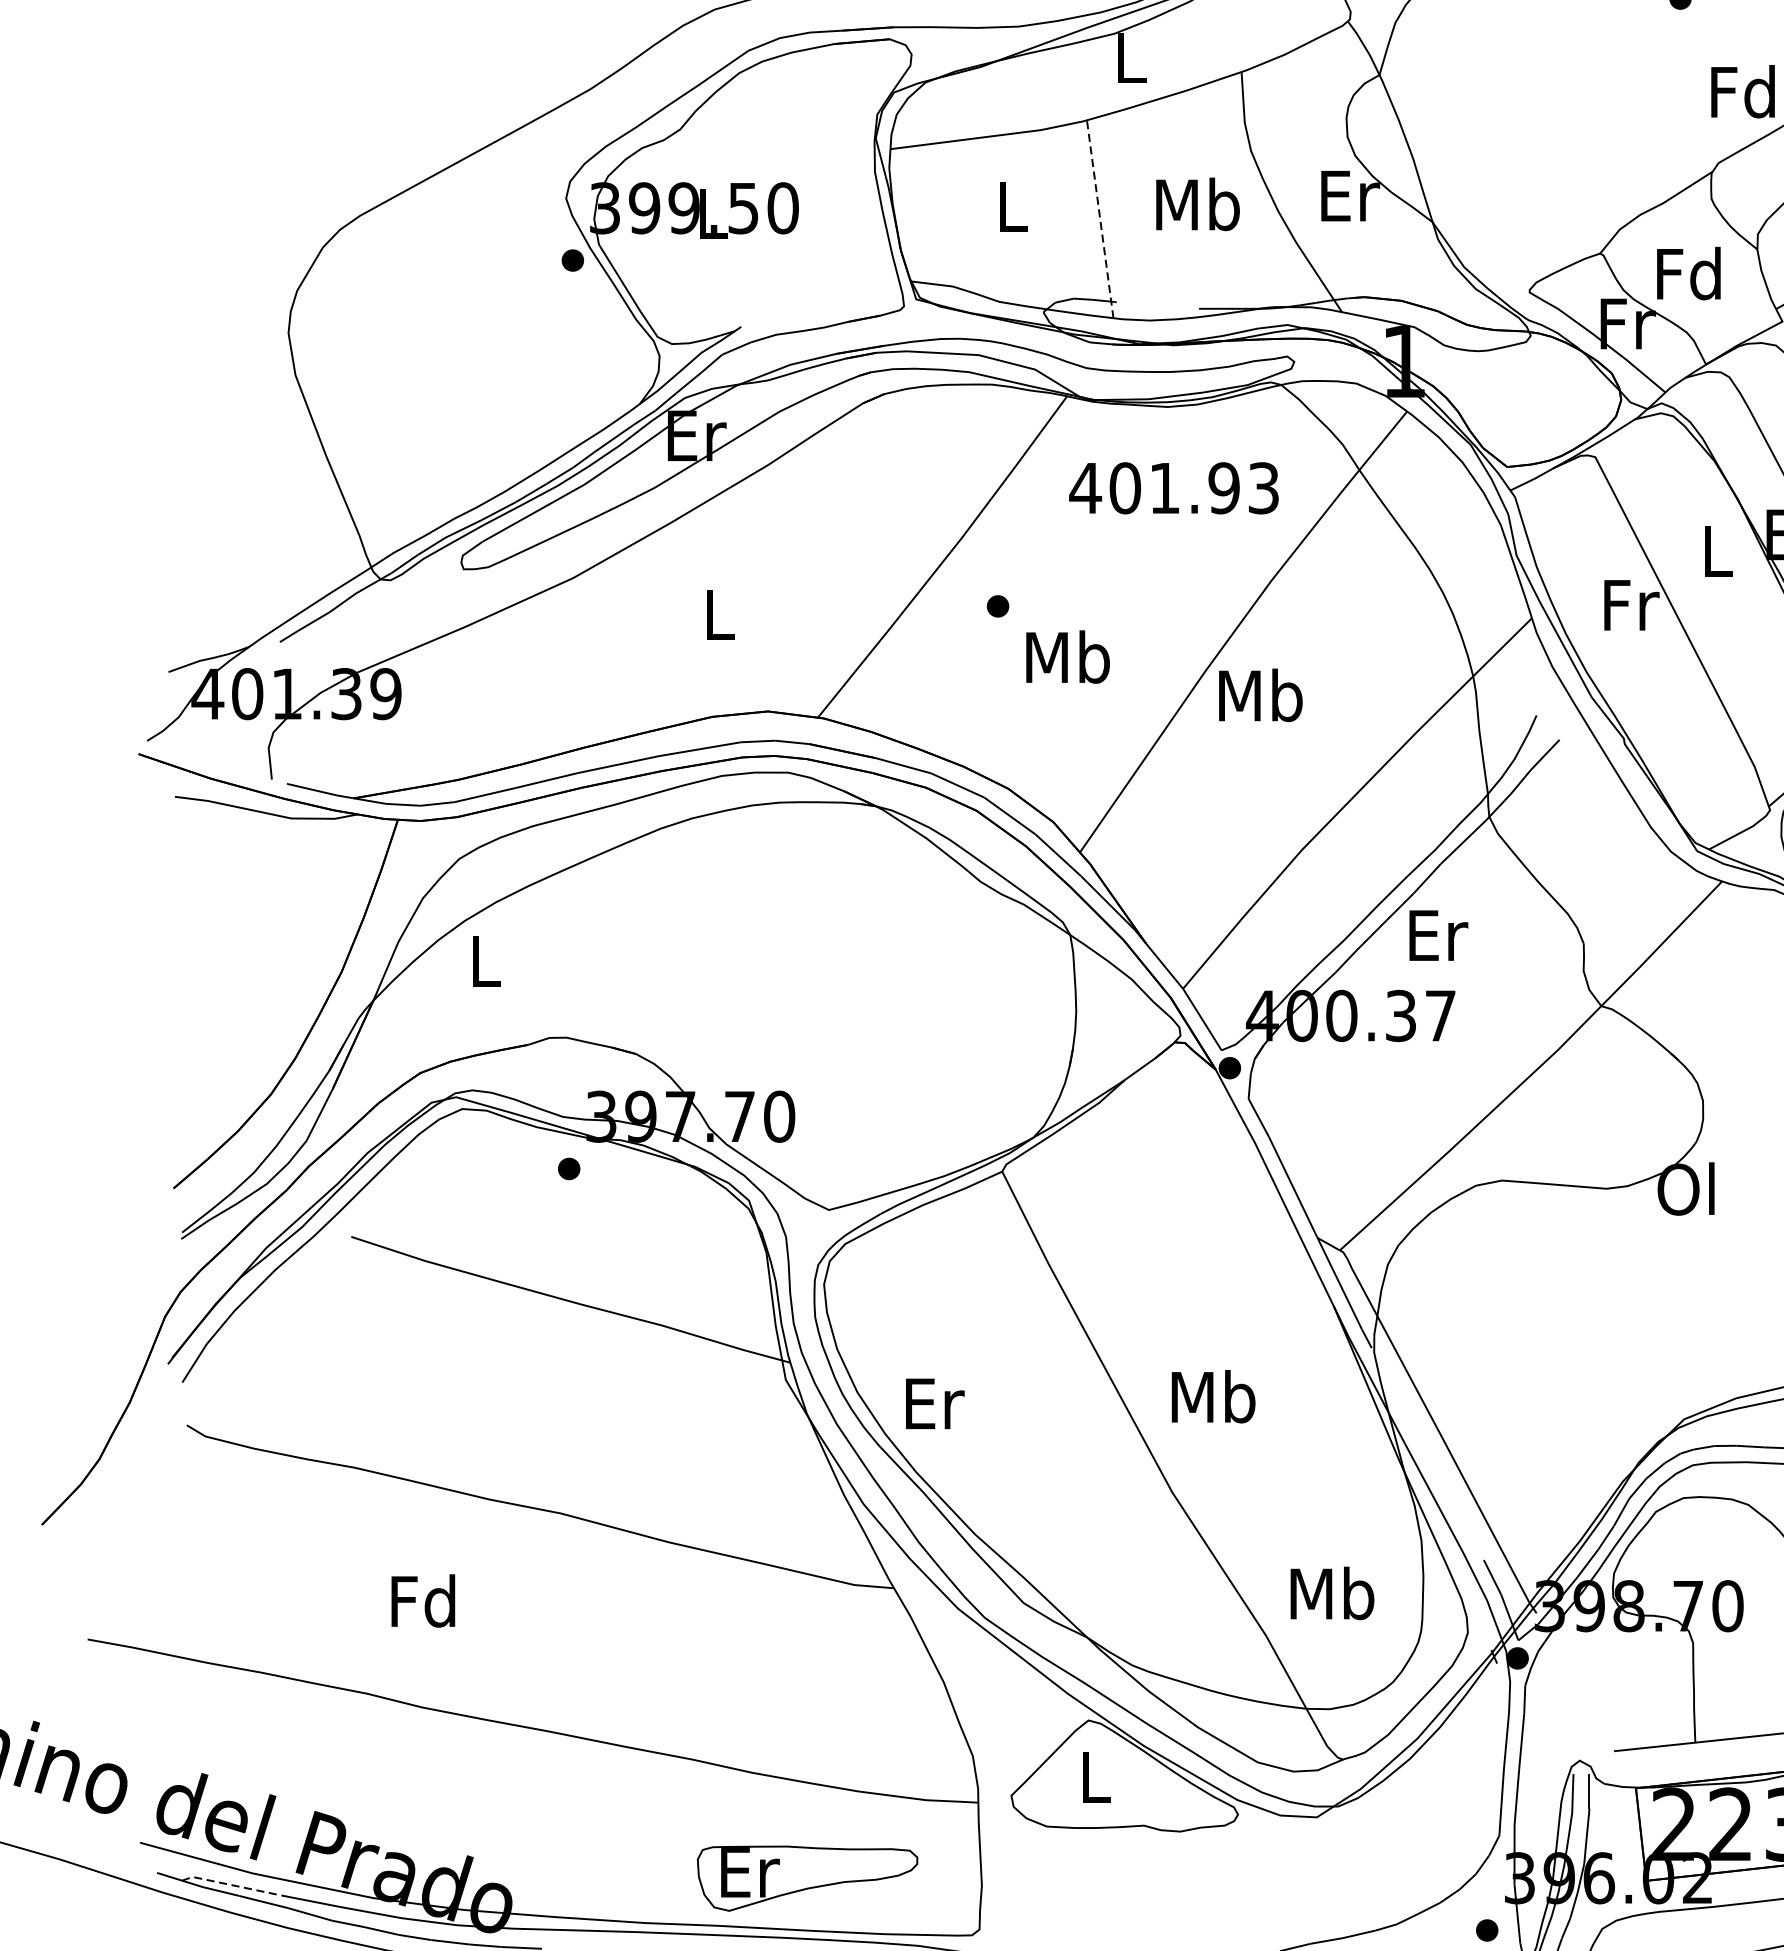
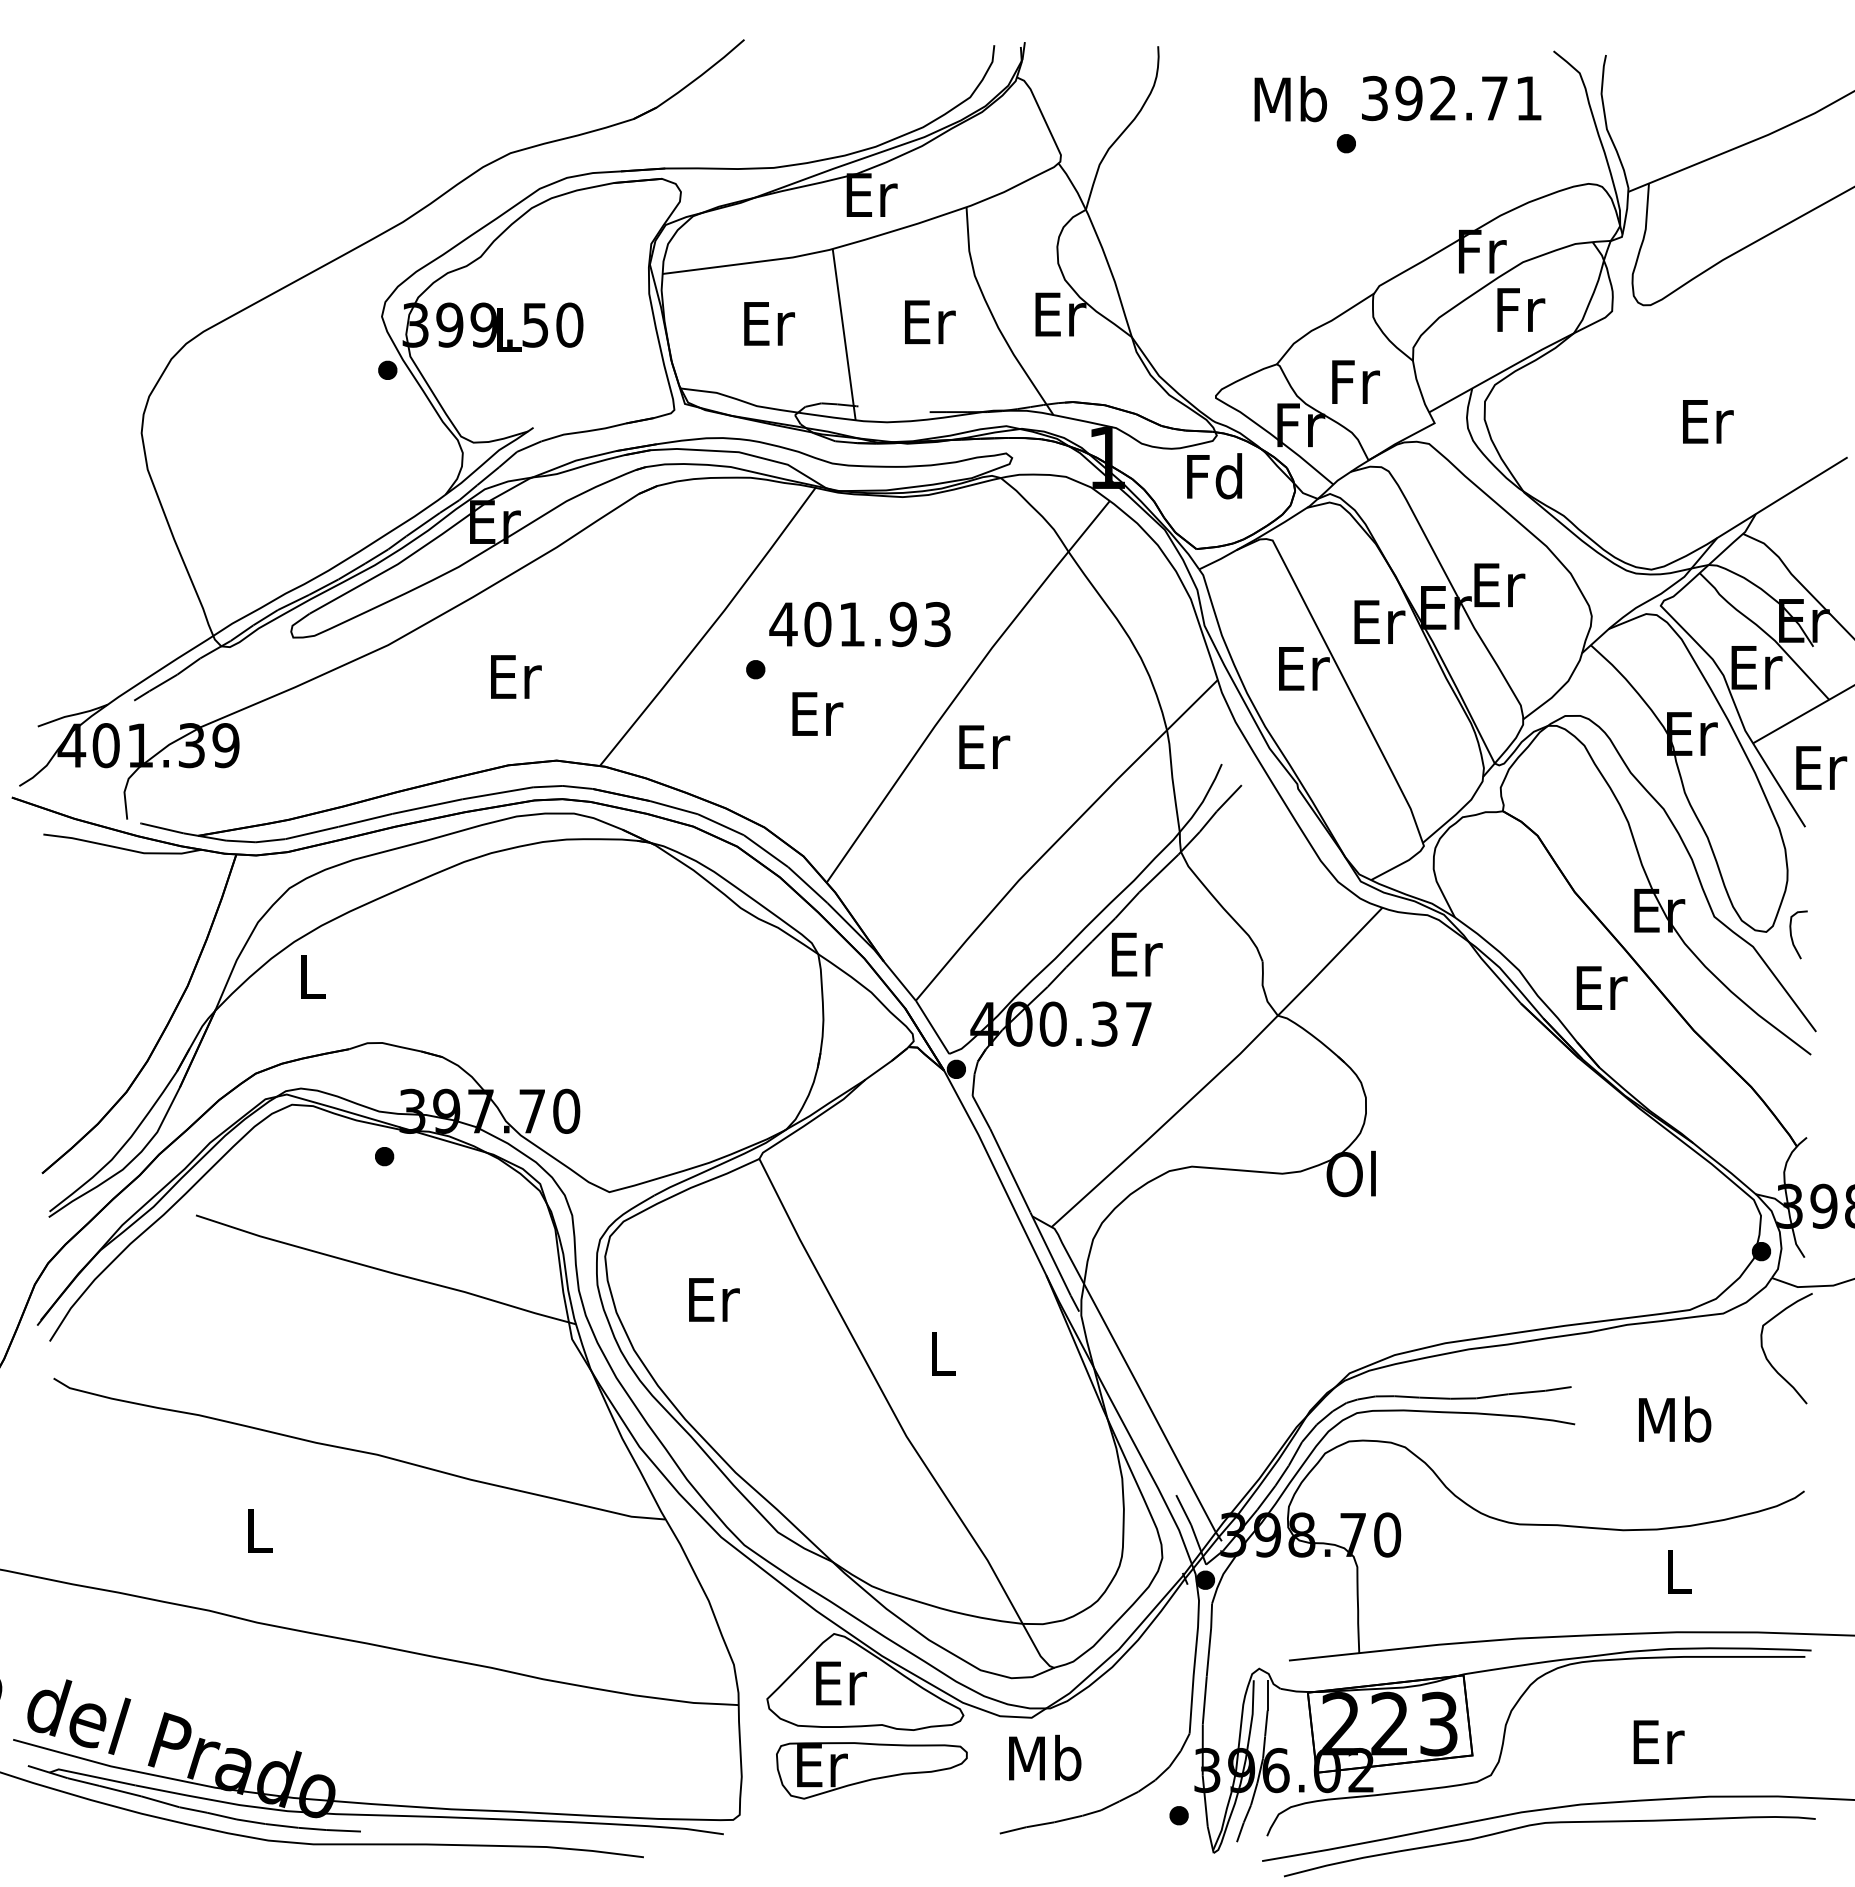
text: (1131, 57) -> (871, 194), L -> Er
text: (1742, 92) -> (1214, 476), moved
text: (1197, 204) -> (928, 321), Mb -> Er
text: (1013, 206) -> (769, 323), L -> Er
line: (1100, 219) -> (844, 334), dashed -> solid
text: (1688, 273) -> (1353, 381), Fd -> Fr
text: (1173, 488) -> (859, 624), moved
text: (1718, 550) -> (1379, 621), L -> Er
text: (1632, 604) -> (1304, 668), Fr -> Er
text: (721, 614) -> (516, 676), L -> Er
text: (1068, 656) -> (816, 713), Mb -> Er
text: (1261, 695) -> (983, 746), Mb -> Er
text: (1213, 1396) -> (942, 1353), Mb -> L
text: (935, 1403) -> (714, 1299), moved
text: (1332, 1592) -> (1045, 1757), moved
text: (422, 1600) -> (257, 1530), Fd -> L
text: (1097, 1777) -> (841, 1683), L -> Er
part: (807, 1878) -> (871, 1770), moved
line: (231, 1885) -> (92, 1776), dashed -> solid

